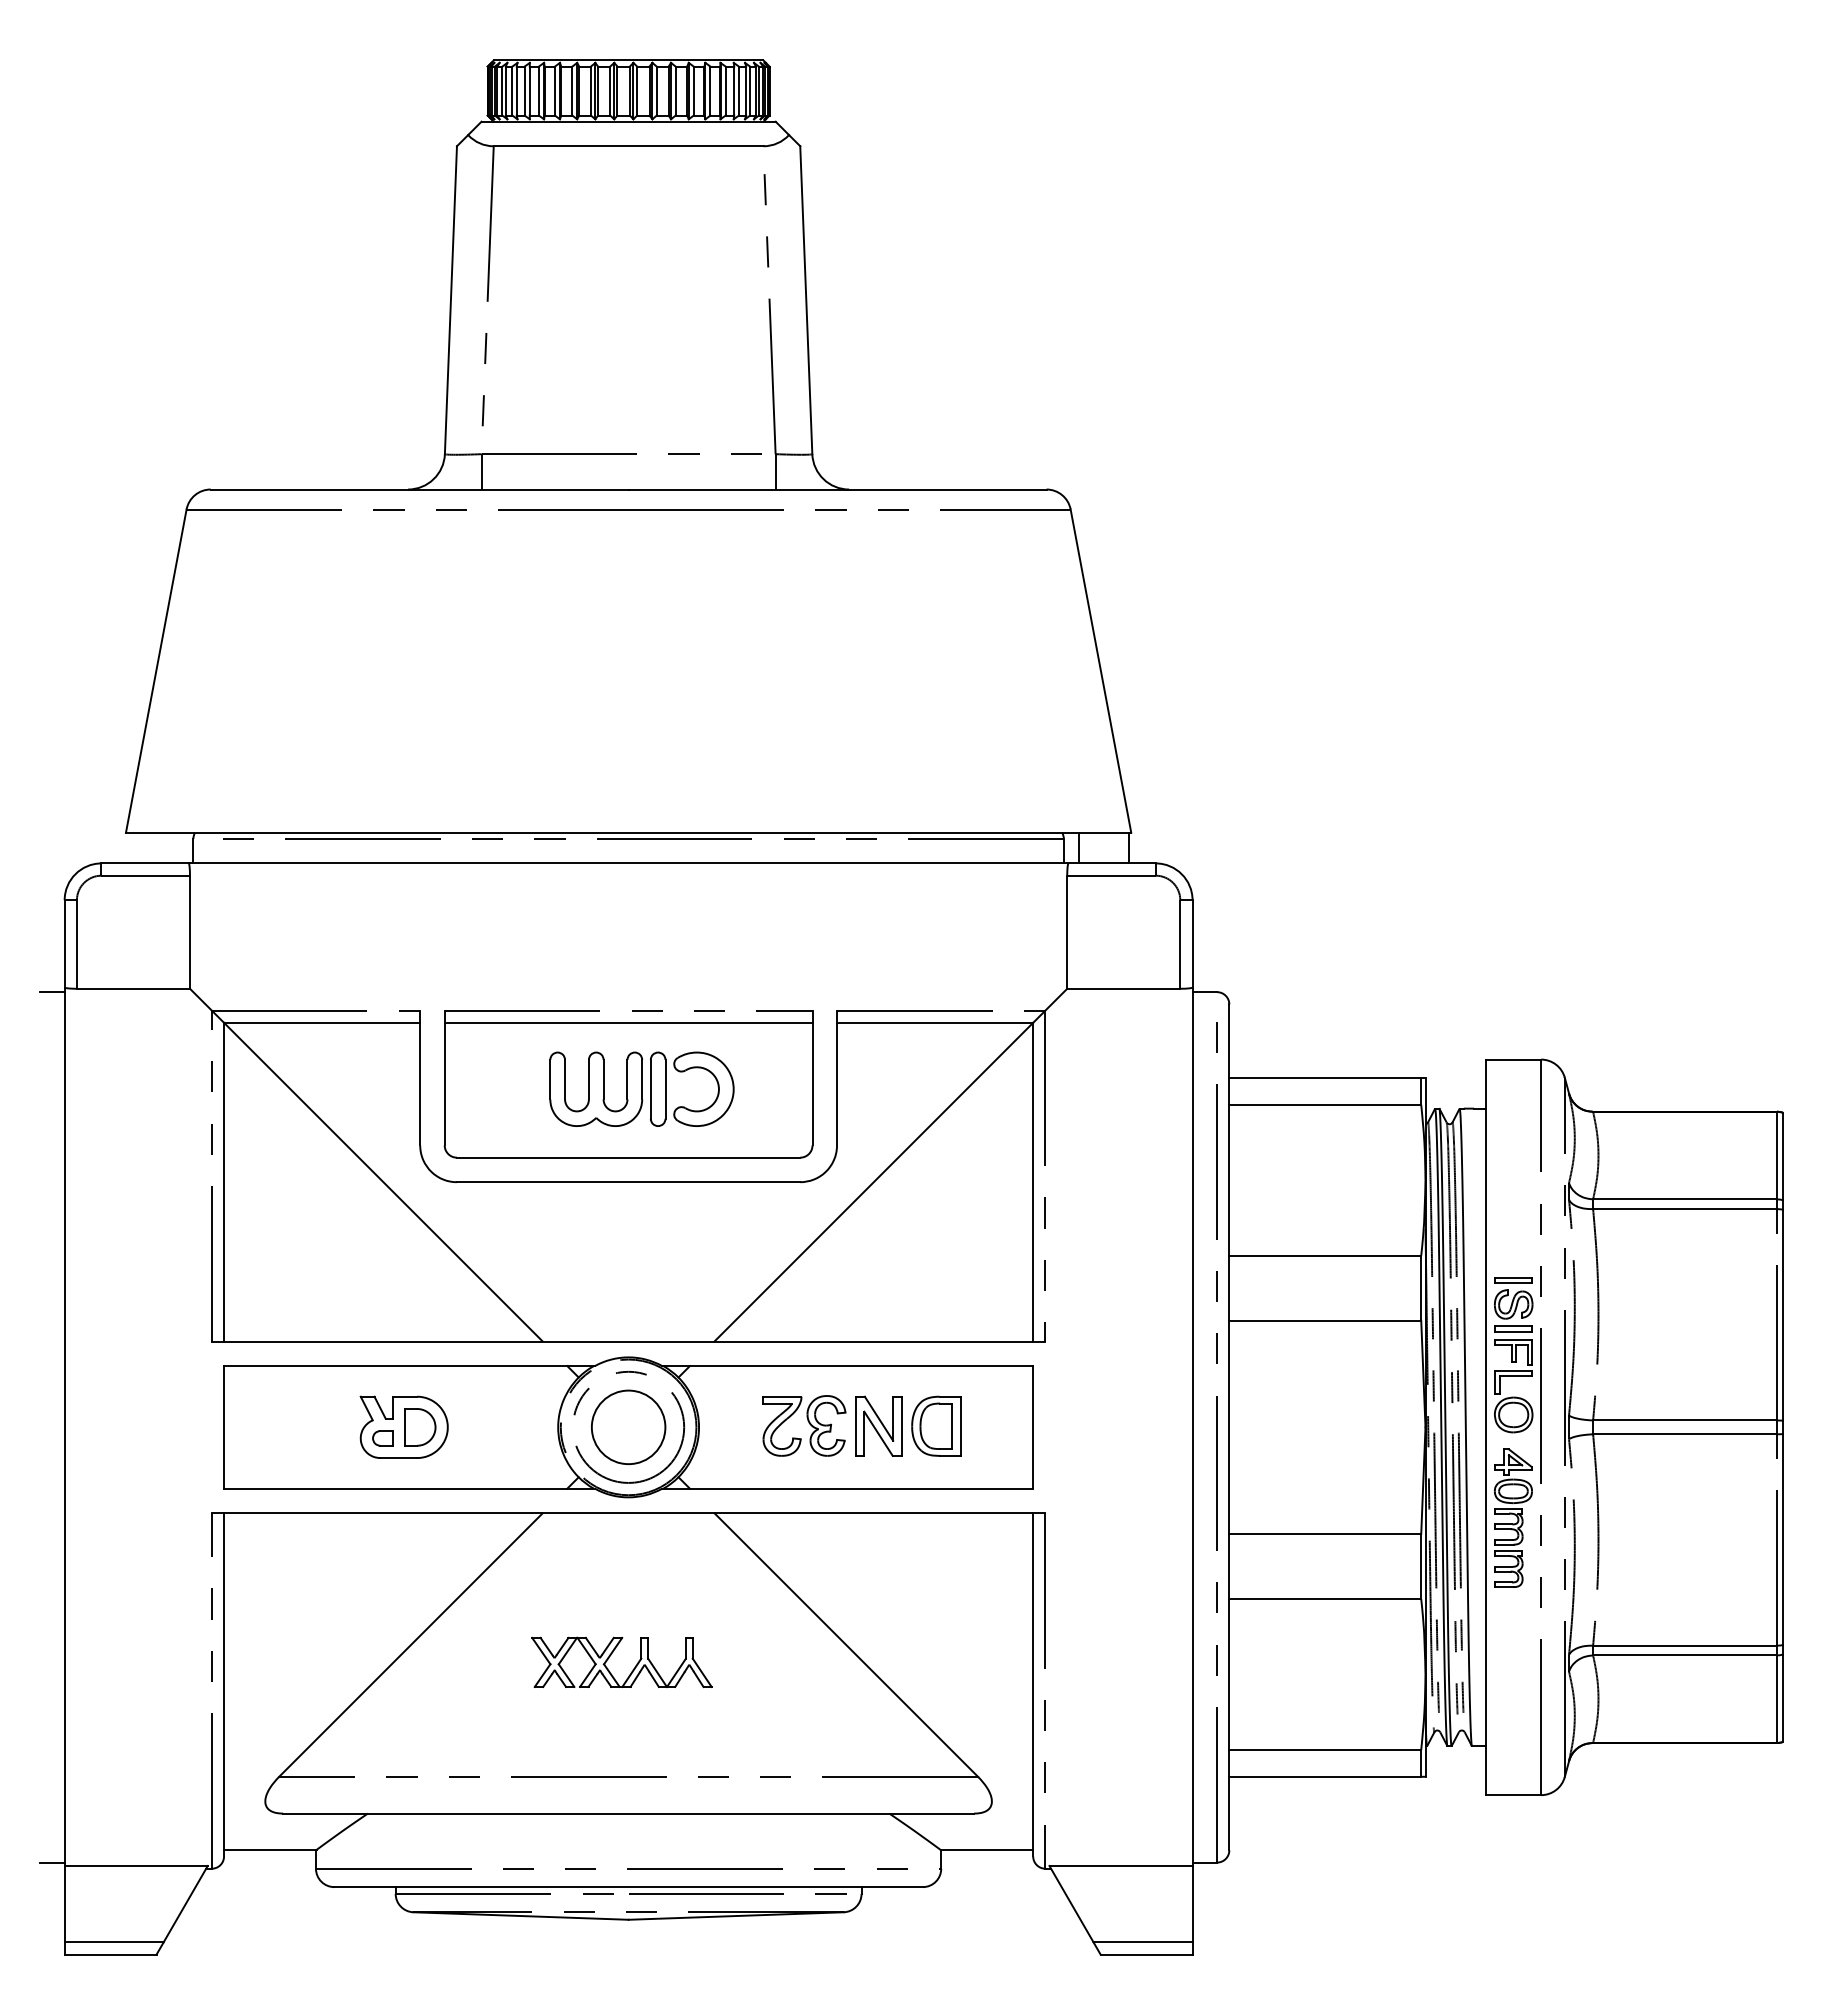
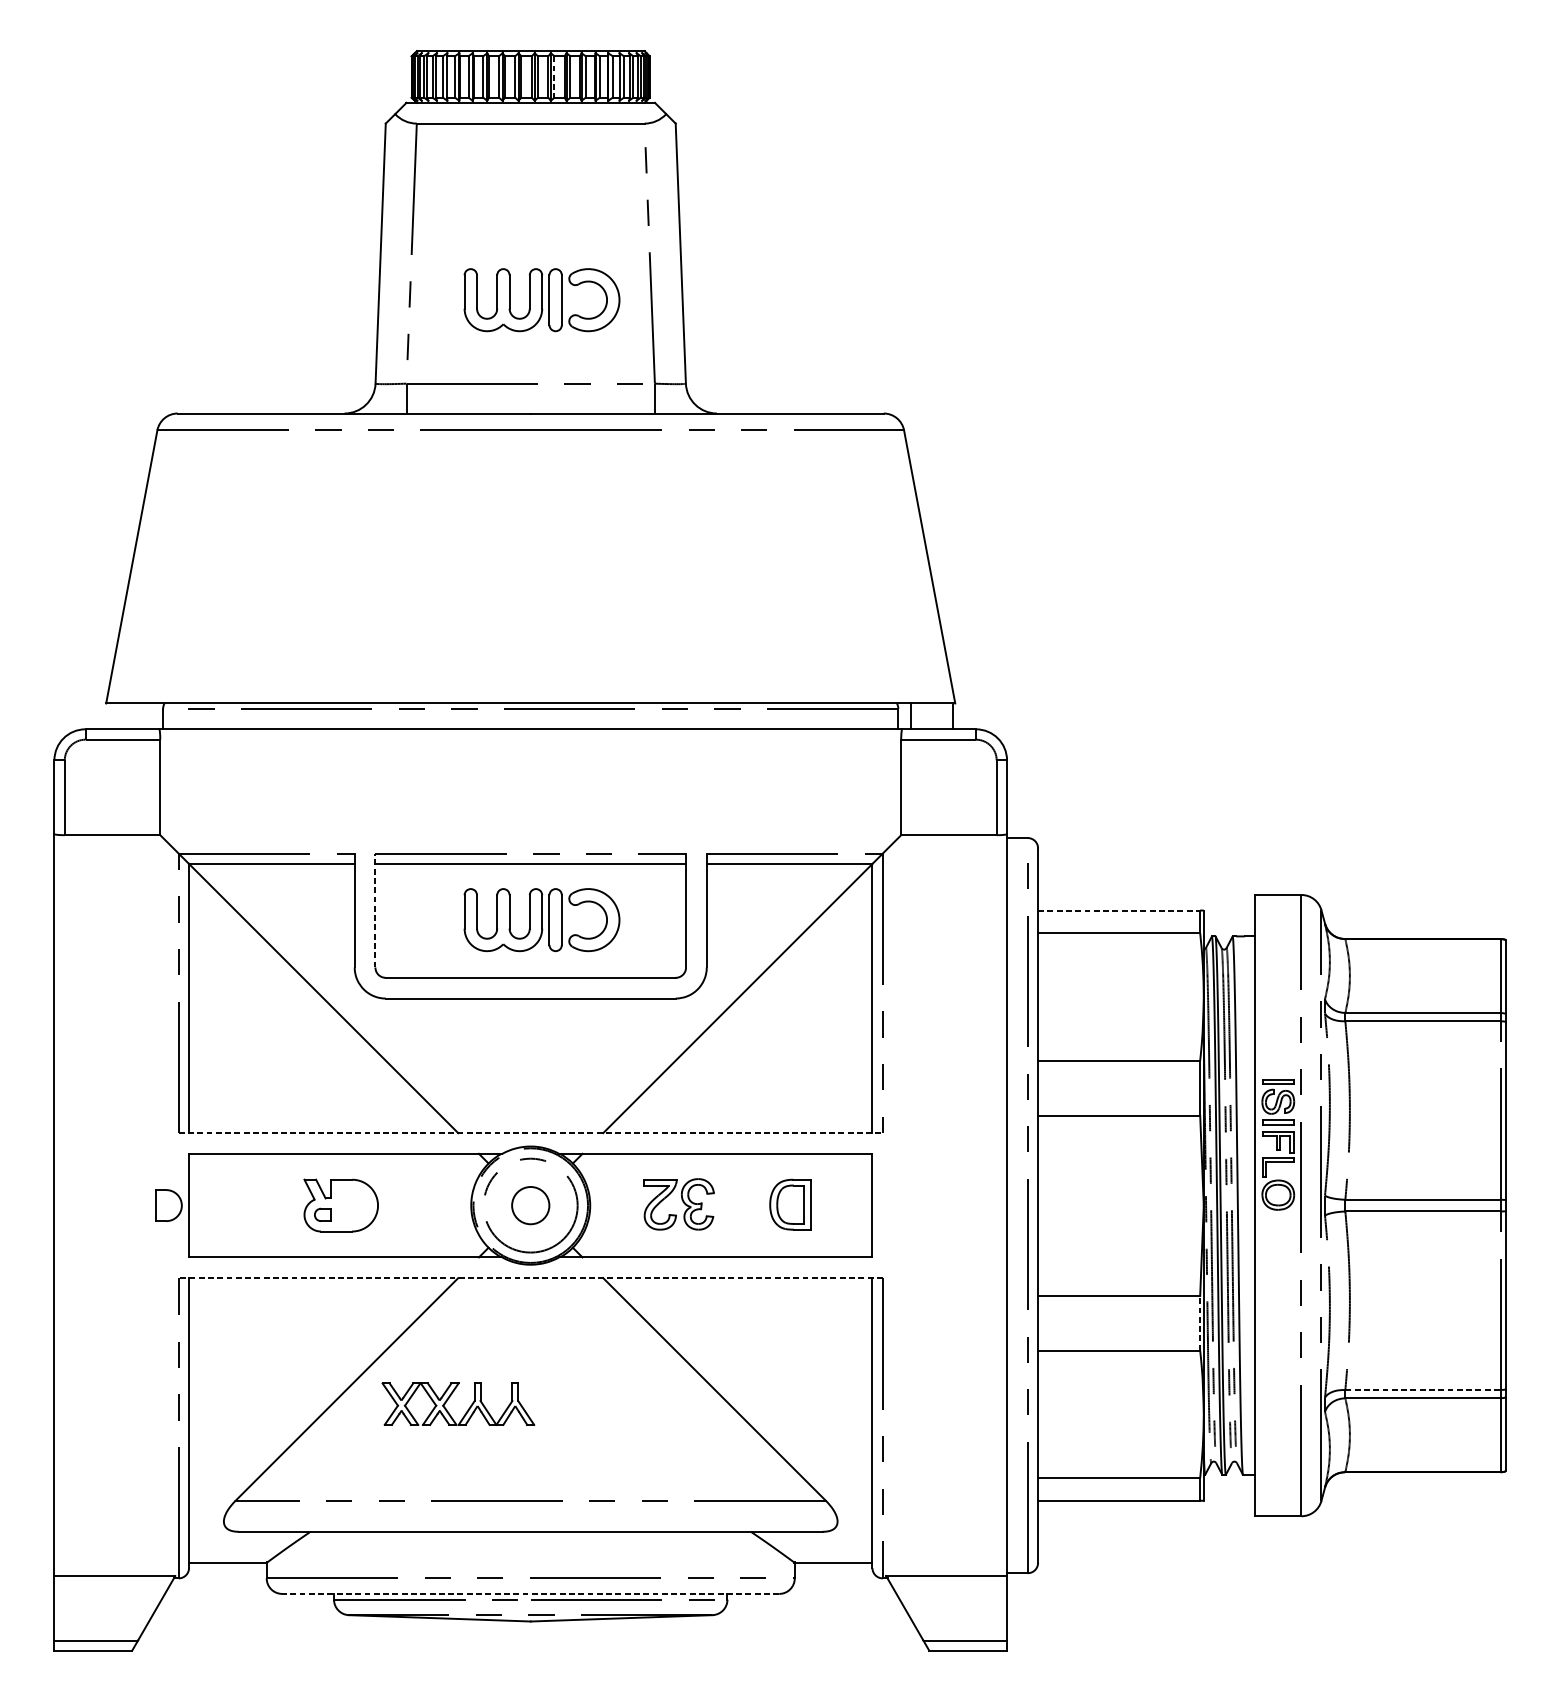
line: (656, 91) -> (554, 77), solid -> dashed
part: (641, 354) -> (541, 299), added
line: (52, 992) -> (44, 838), removed
line: (444, 1077) -> (375, 910), solid -> dashed
line: (1325, 1077) -> (1119, 910), solid -> dashed
line: (628, 1341) -> (530, 1133), solid -> dashed
part: (878, 1425) -> (741, 1204), removed
part: (420, 1427) -> (169, 1205), moved
circle: (628, 1427) -> (530, 1205), size x0.6
line: (628, 1513) -> (530, 1278), solid -> dashed
part: (1513, 1517) -> (1278, 1281), removed
line: (1421, 1566) -> (1200, 1323), solid -> dashed
line: (1685, 1645) -> (1423, 1389), solid -> dashed
part: (611, 1655) -> (449, 1398), moved
line: (52, 1862) -> (44, 1573), removed
line: (628, 1887) -> (530, 1594), solid -> dashed

